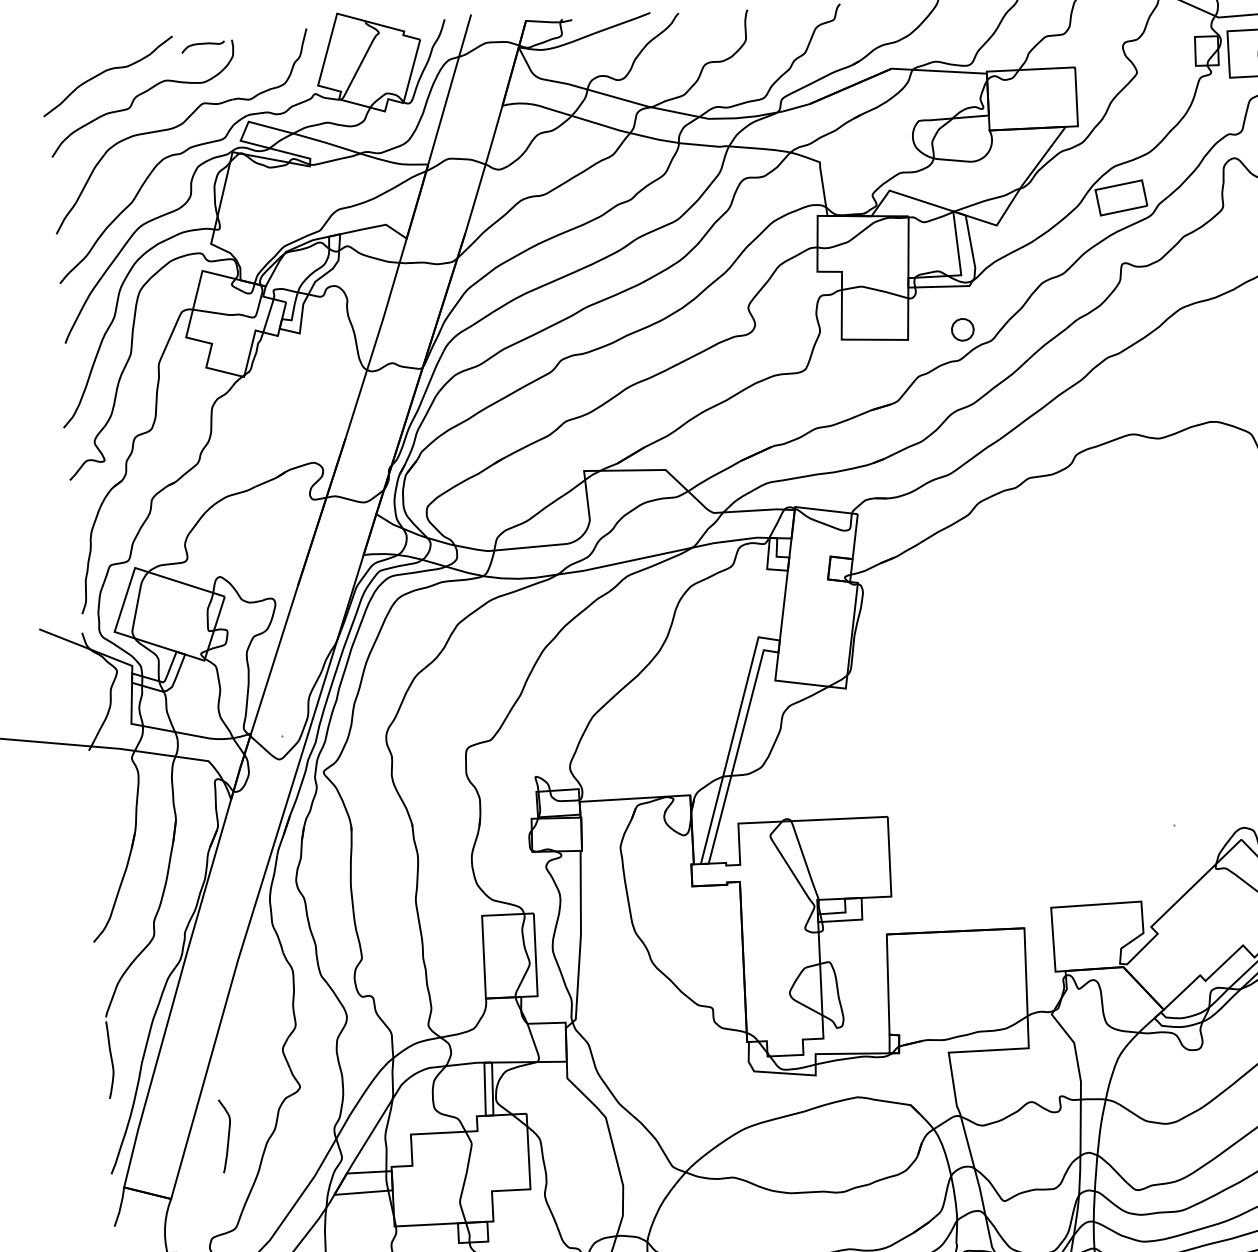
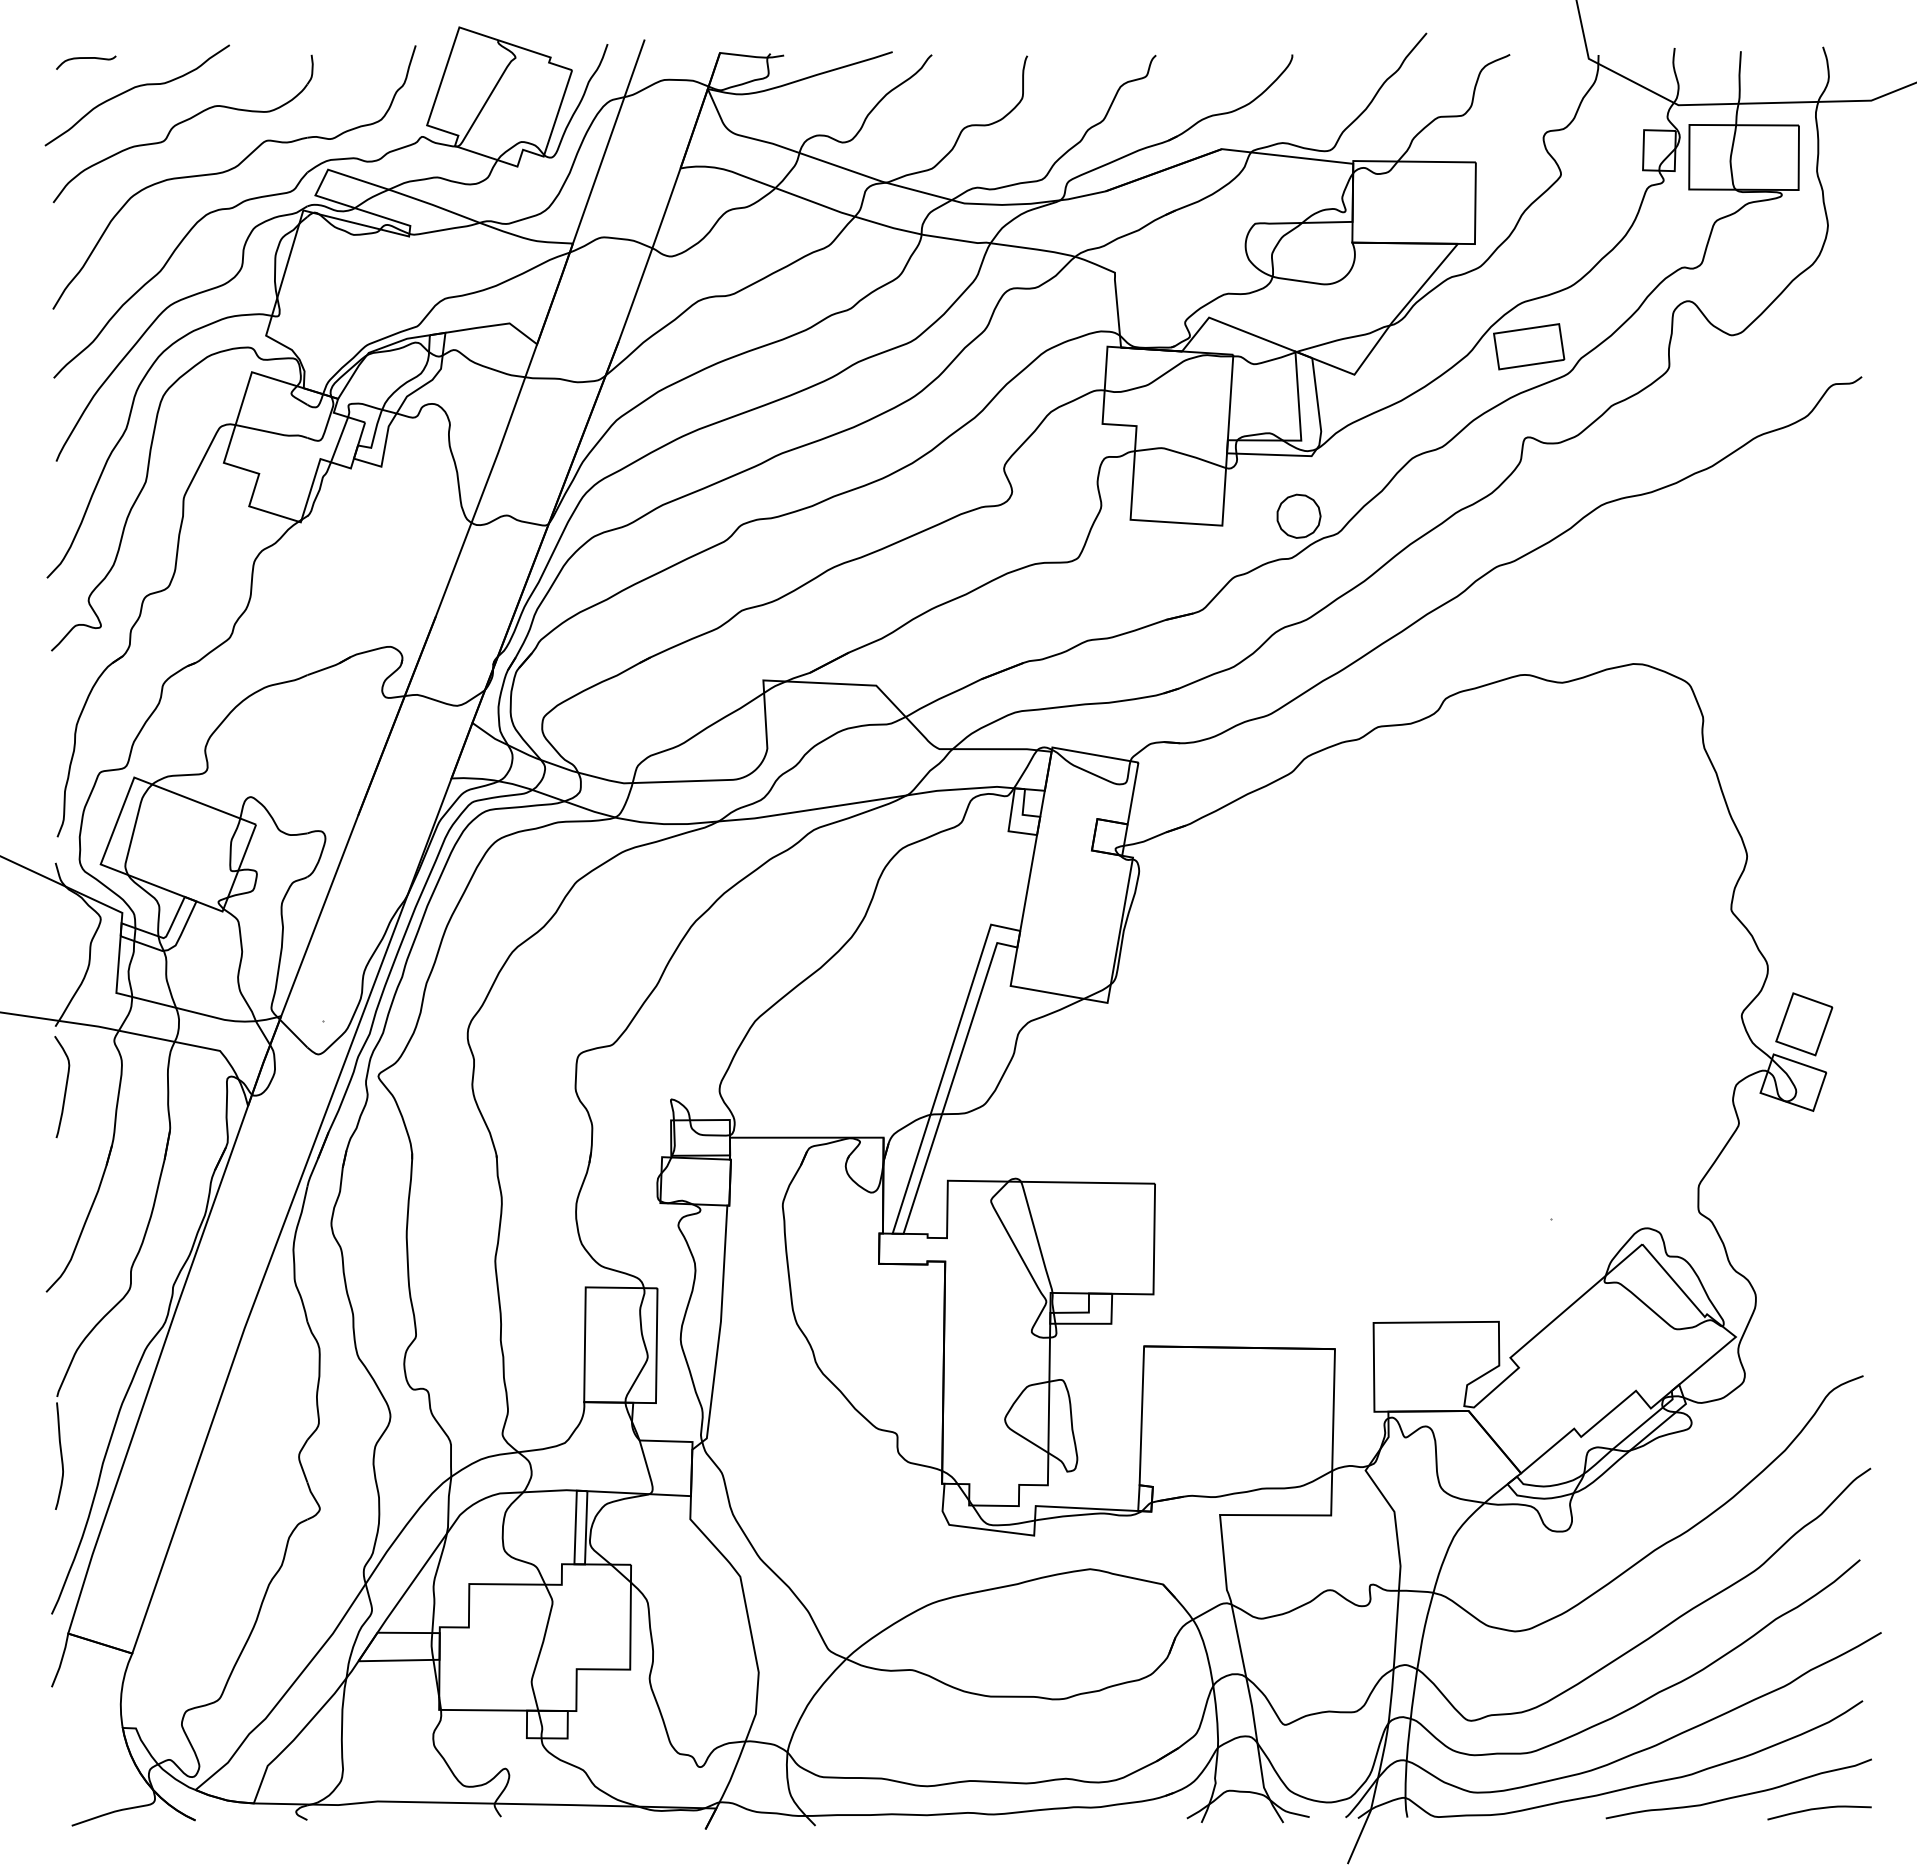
curve: (203, 44) -> (86, 58), moved
part: (962, 329) -> (1298, 515), size x1.43
curve: (228, 1136) -> (65, 1087), moved

